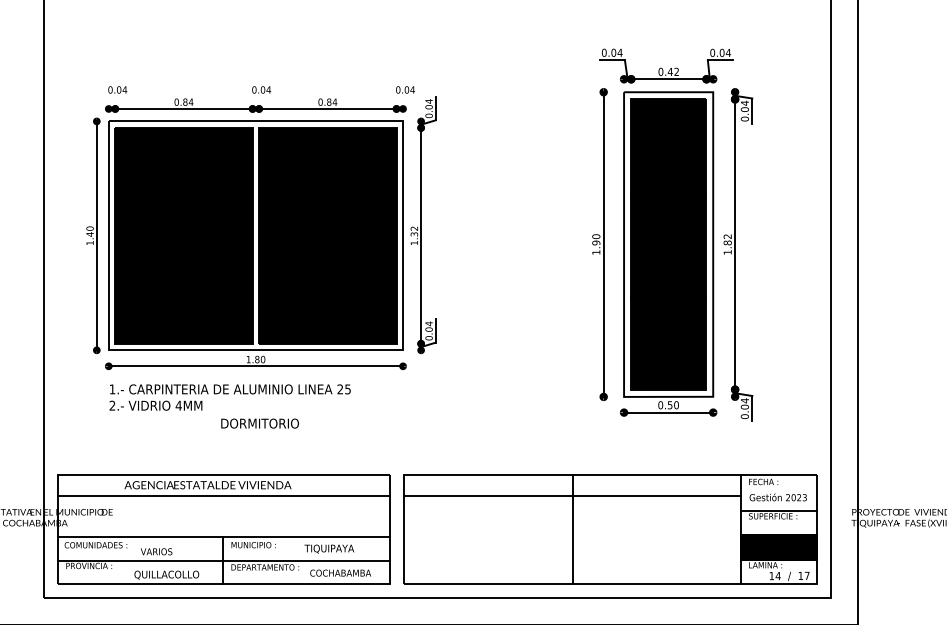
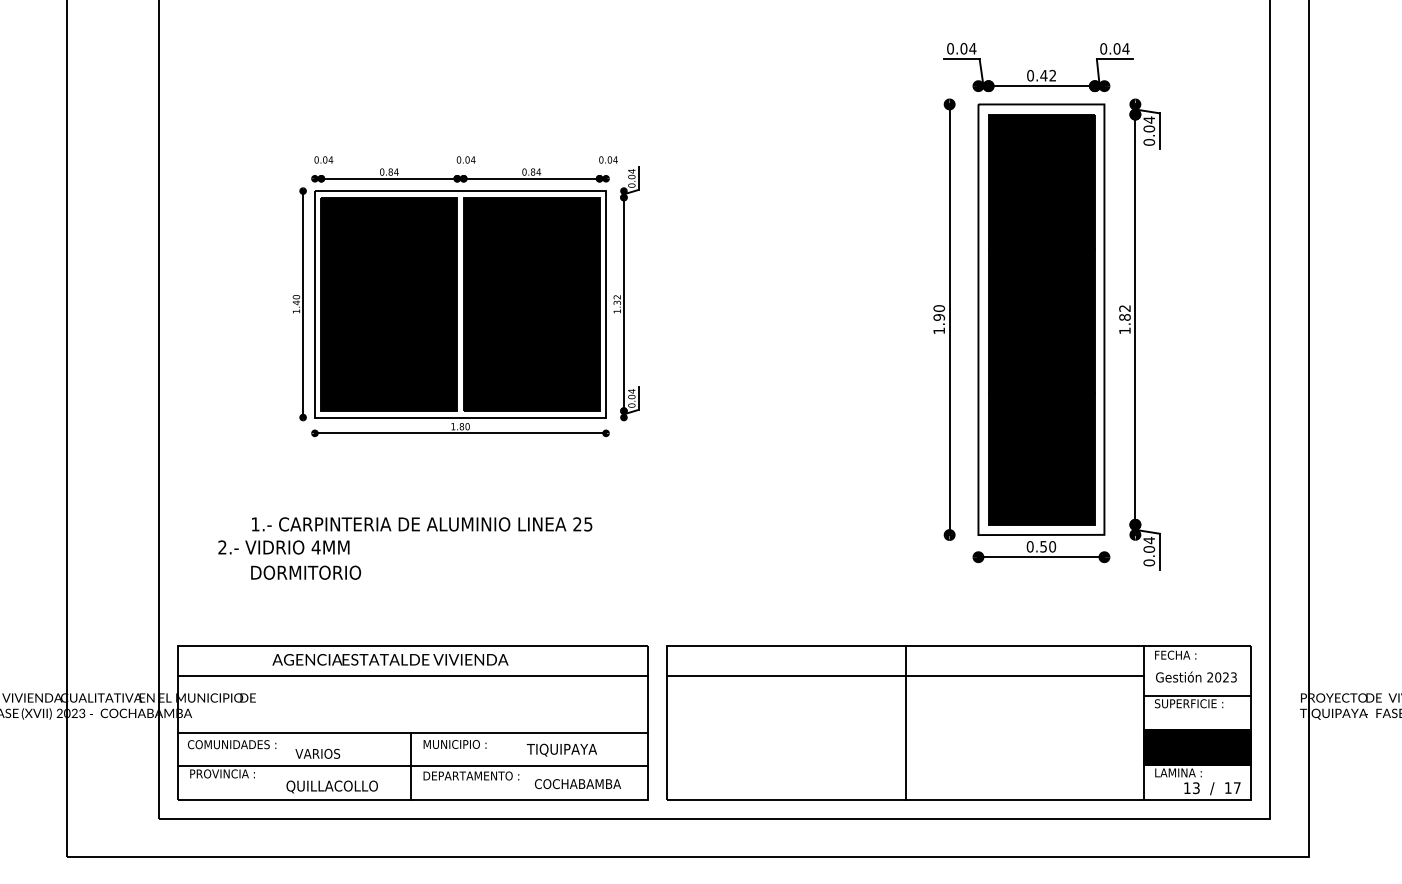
part: (261, 228) -> (465, 296), size x0.7
text: (155, 405) -> (283, 547), moved
text: (260, 423) -> (306, 572), moved
text: (778, 576) -> (1196, 788), 14 -> 13

